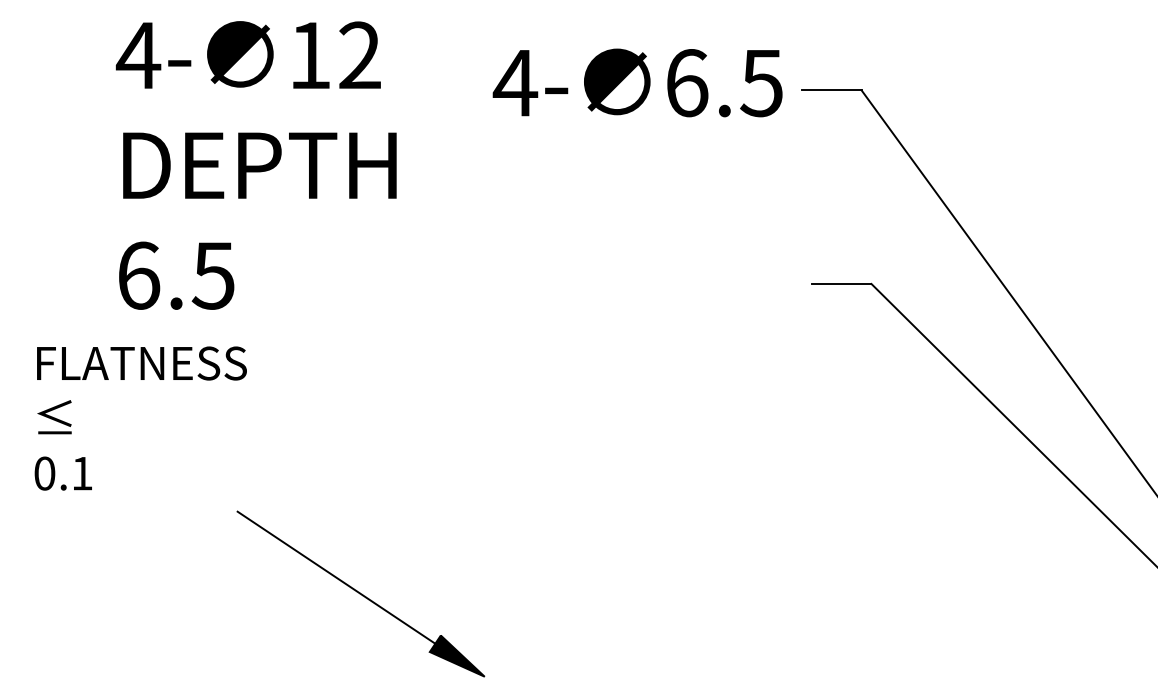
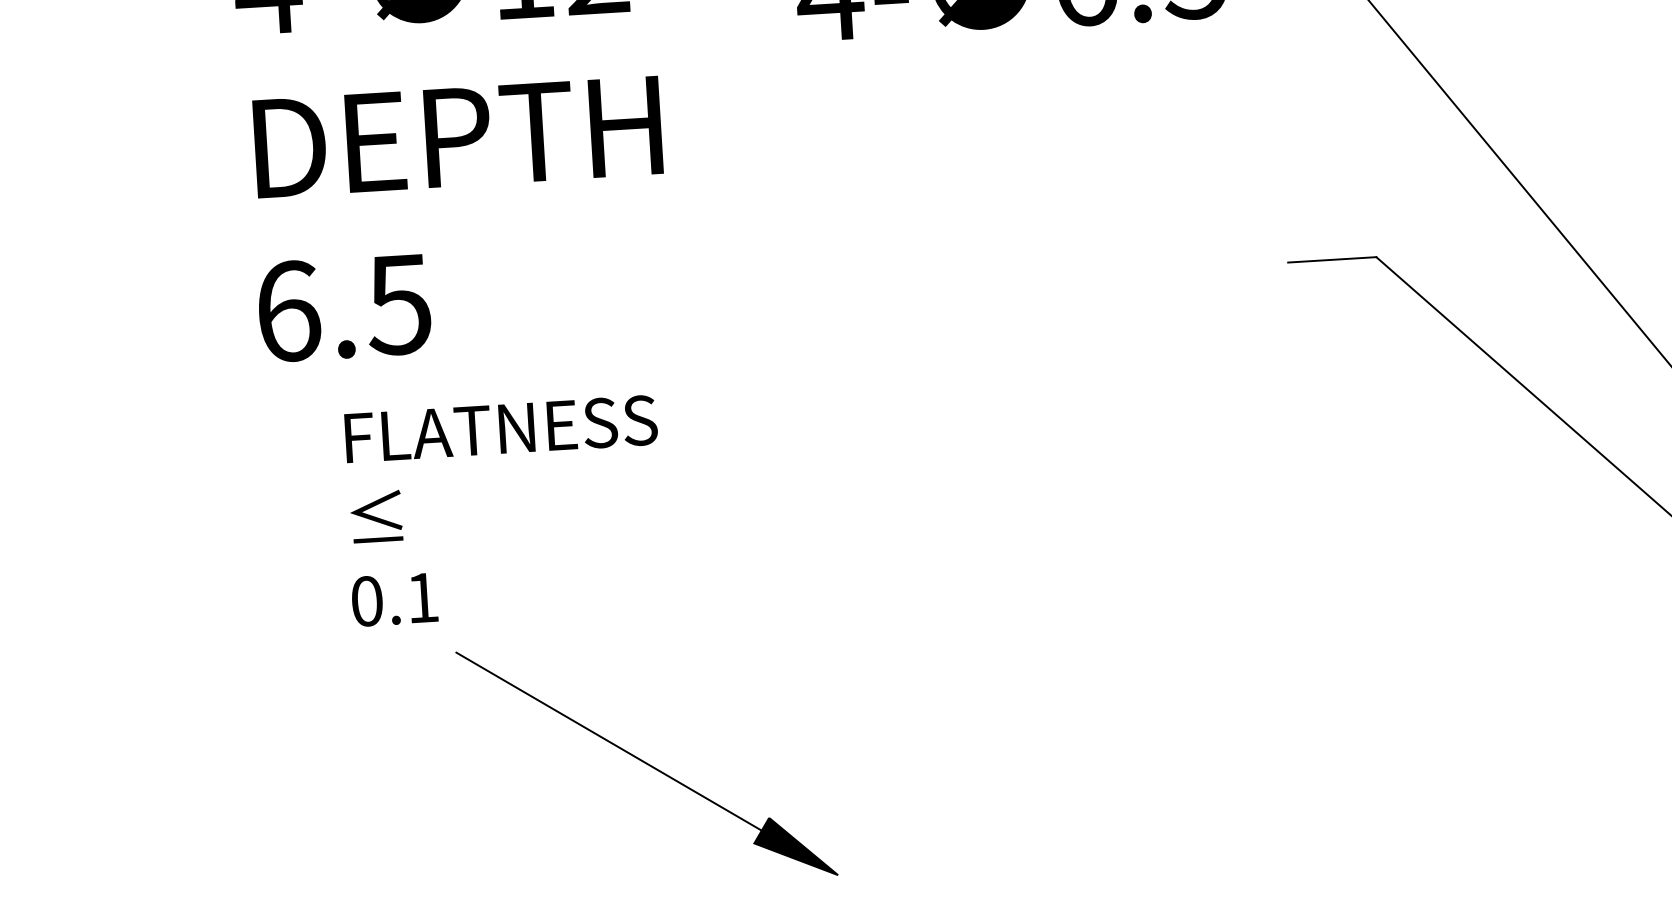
part: (140, 379) -> (500, 453), moved

